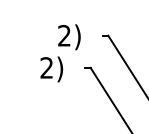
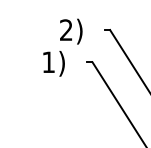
text: (46, 67) -> (48, 61), 2) -> 1)

